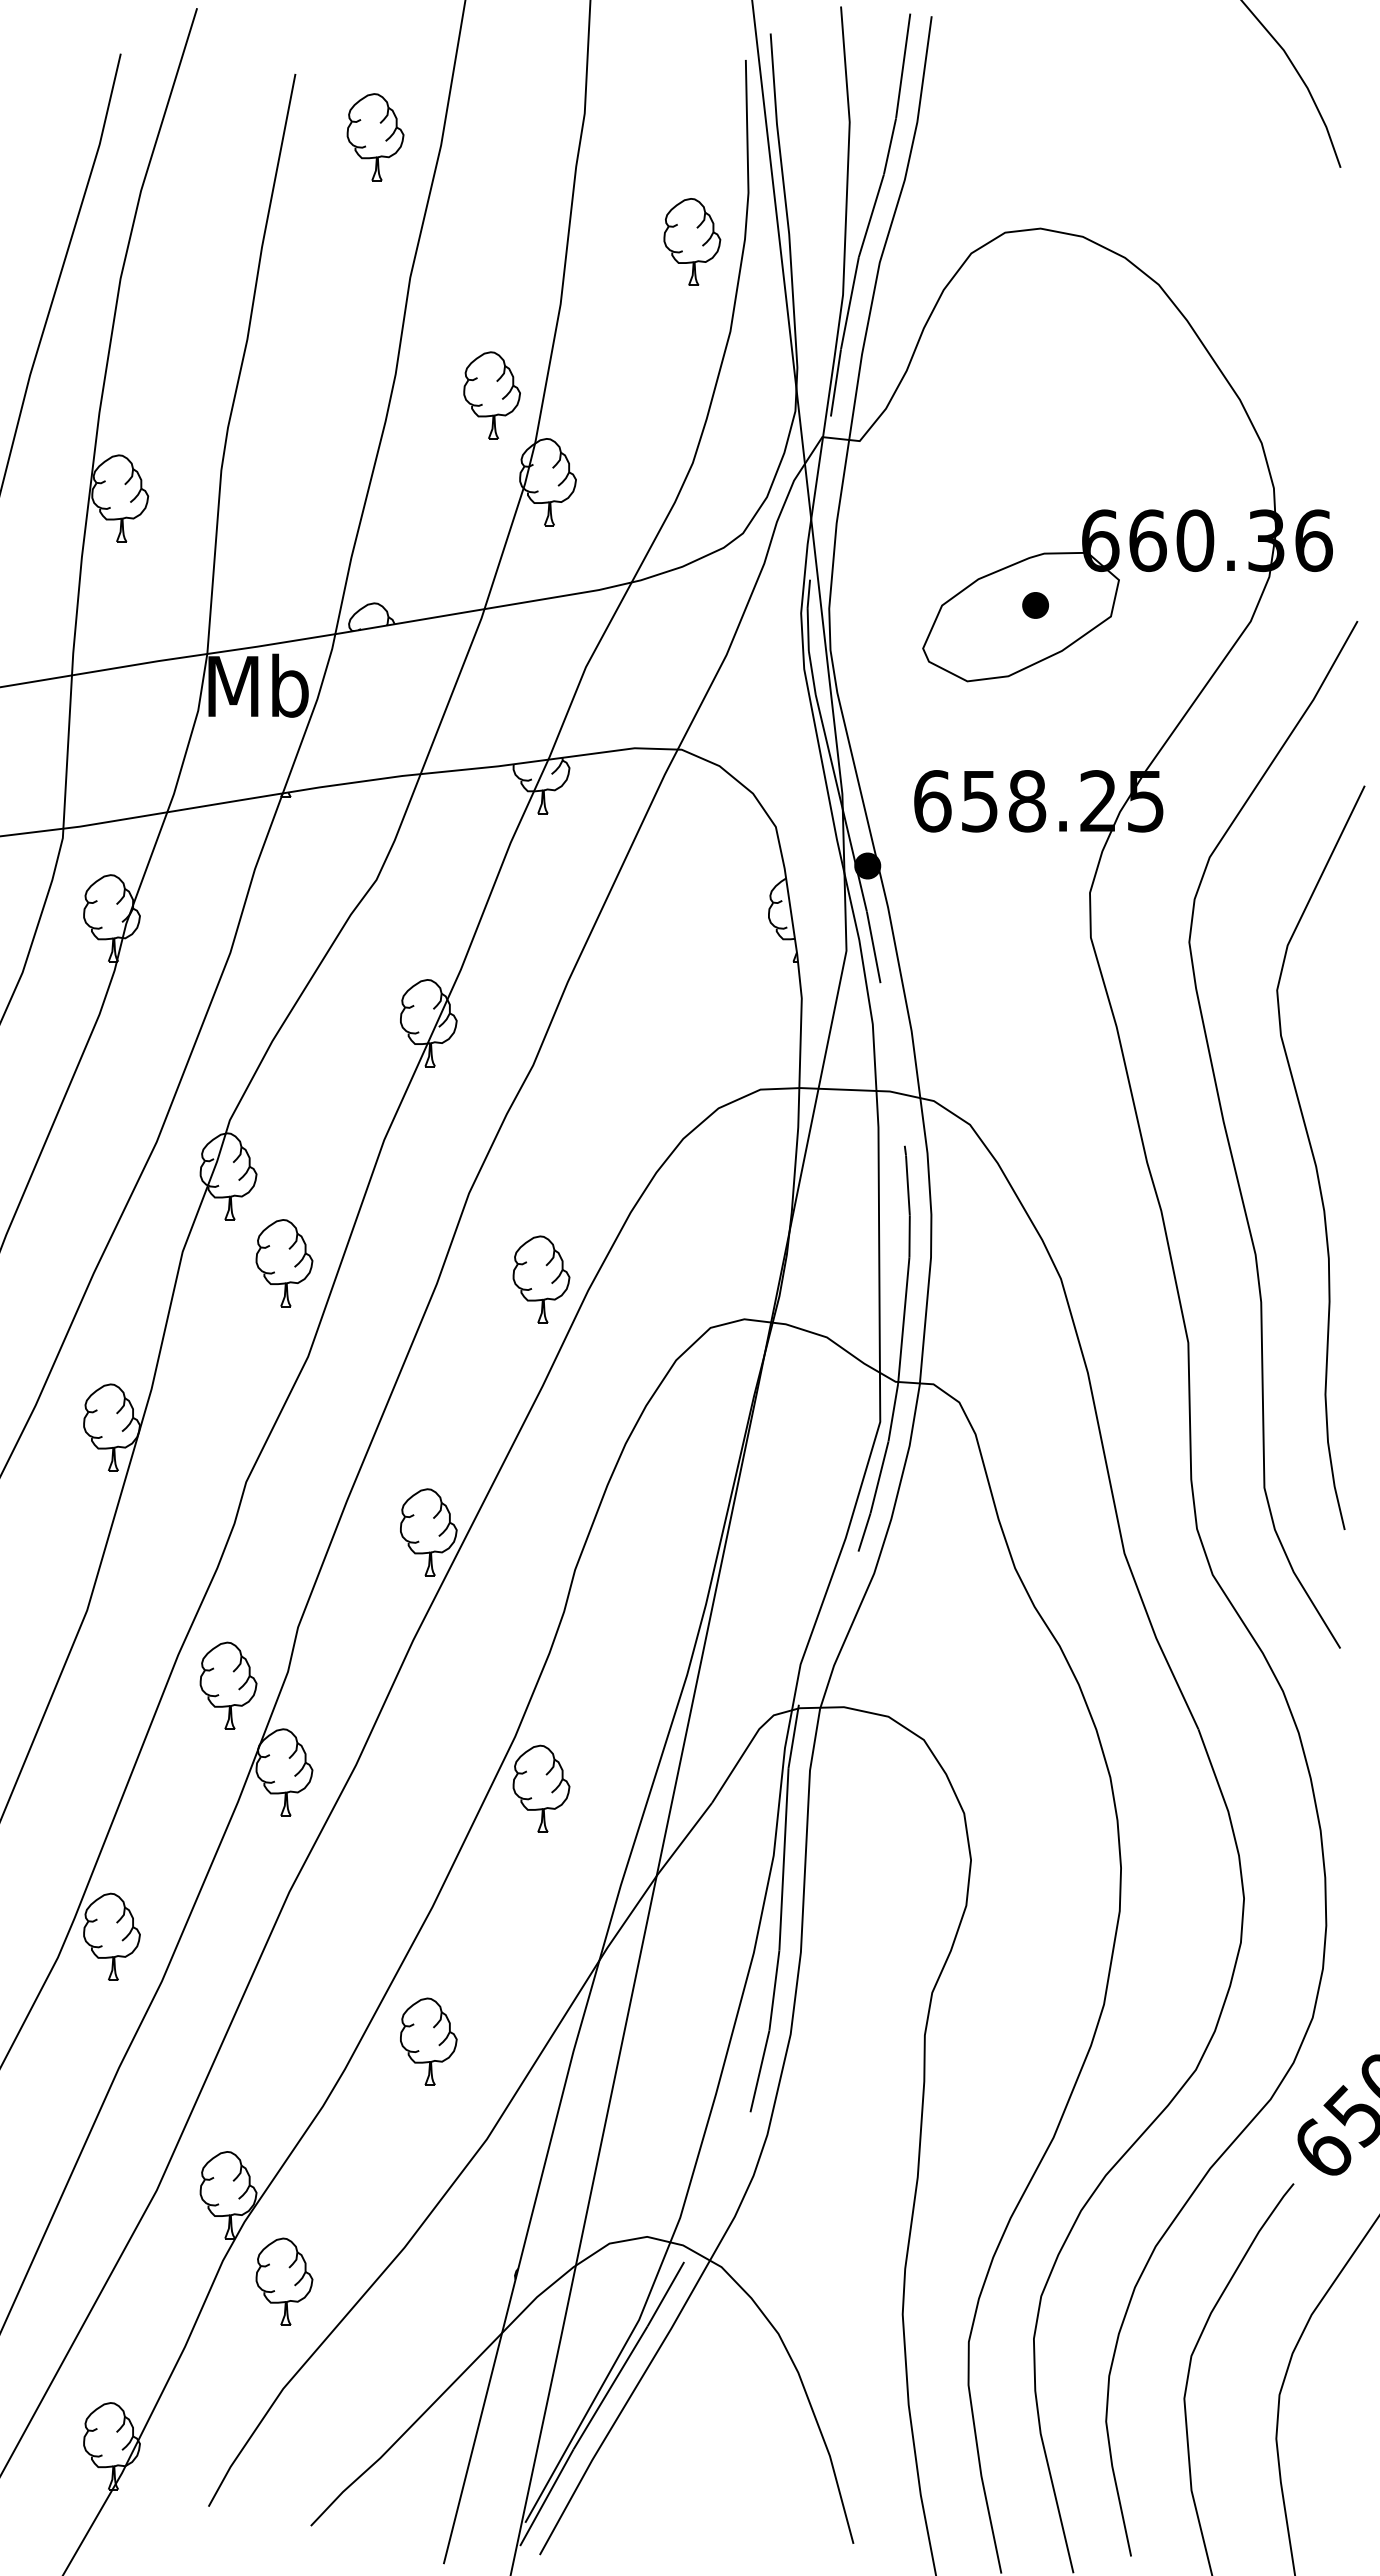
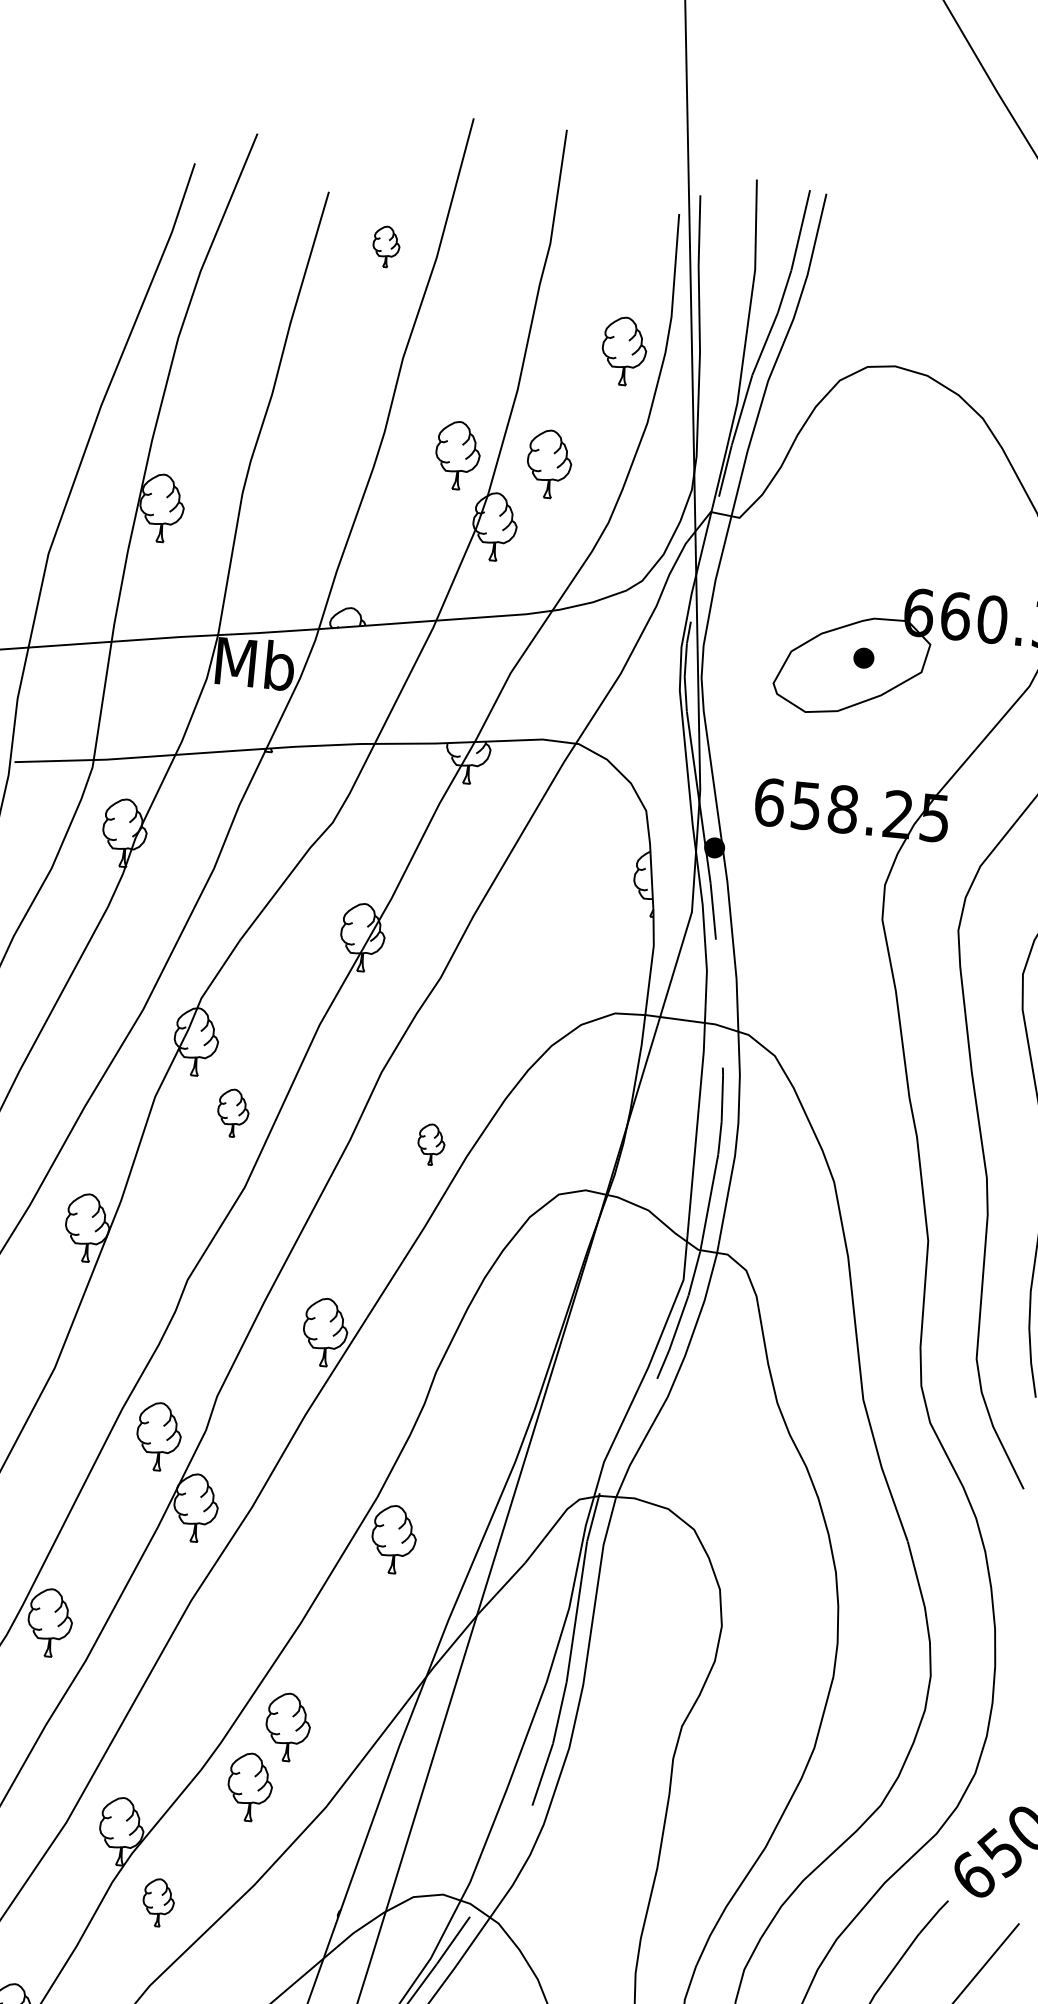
part: (375, 137) -> (386, 246), size x0.6
part: (609, 395) -> (548, 464), added
part: (284, 1263) -> (233, 1113), size x0.7
part: (541, 1279) -> (431, 1144), size x0.6
part: (387, 2122) -> (250, 1786), added
part: (284, 2281) -> (158, 1902), size x0.7

